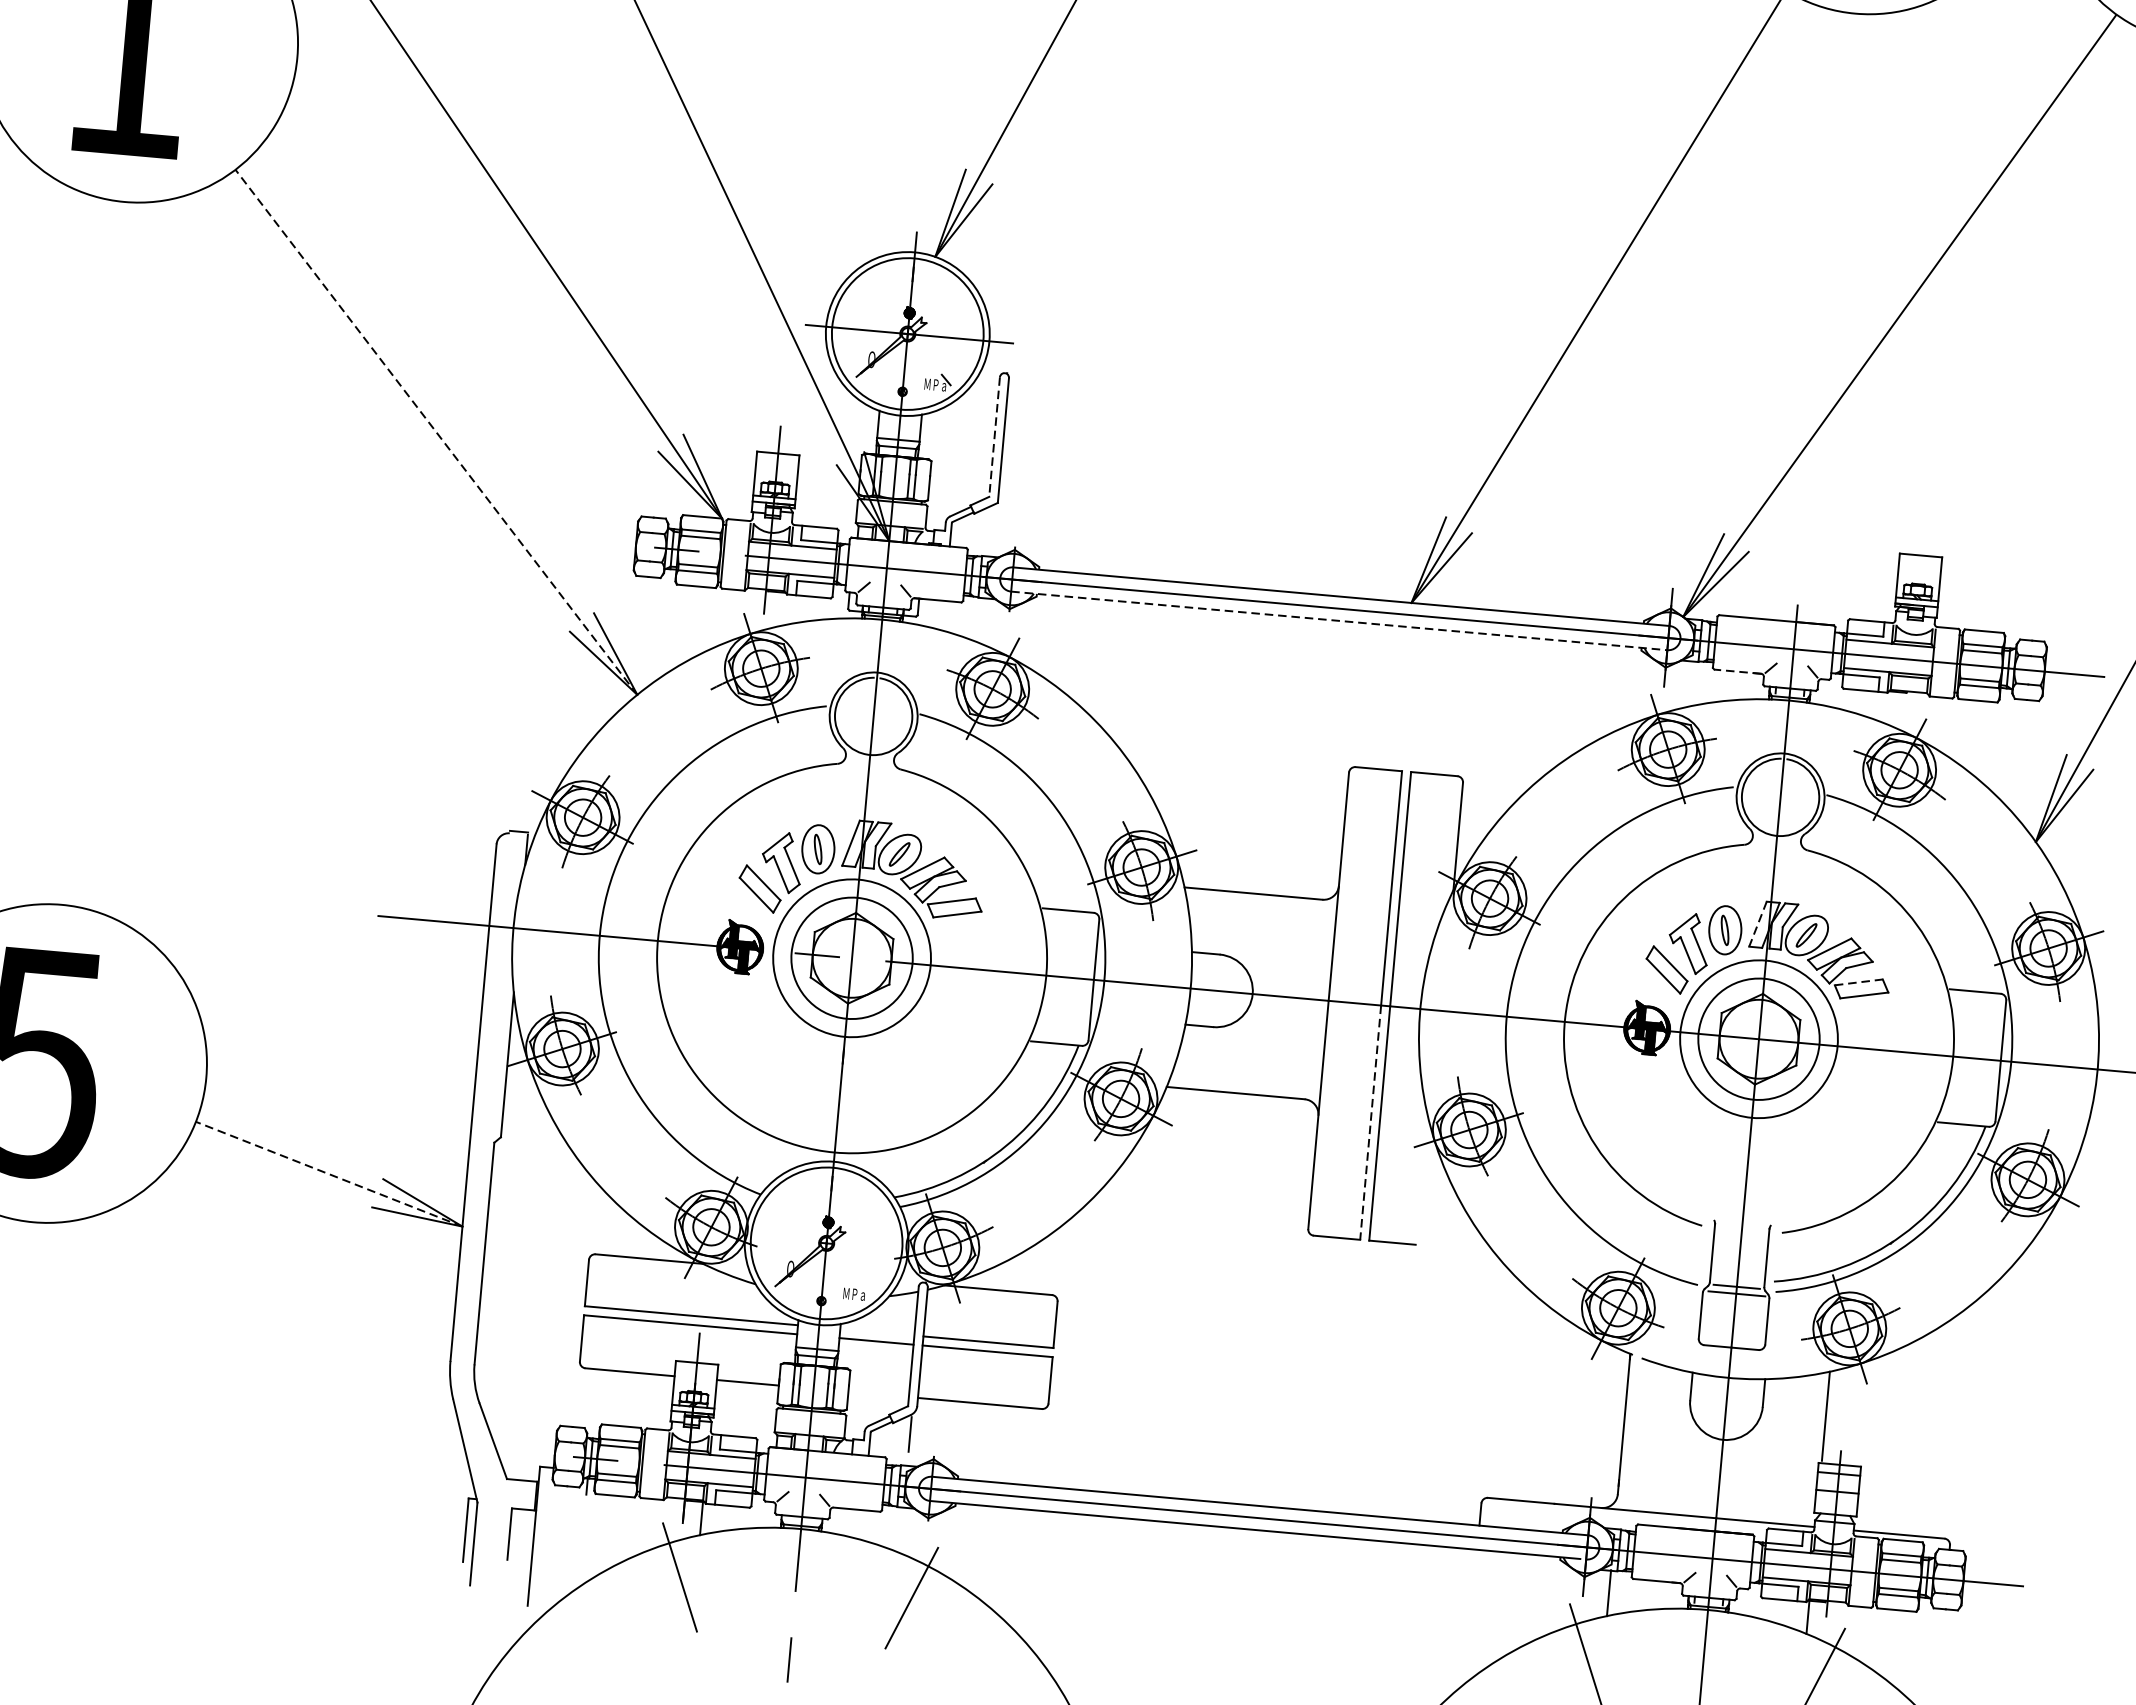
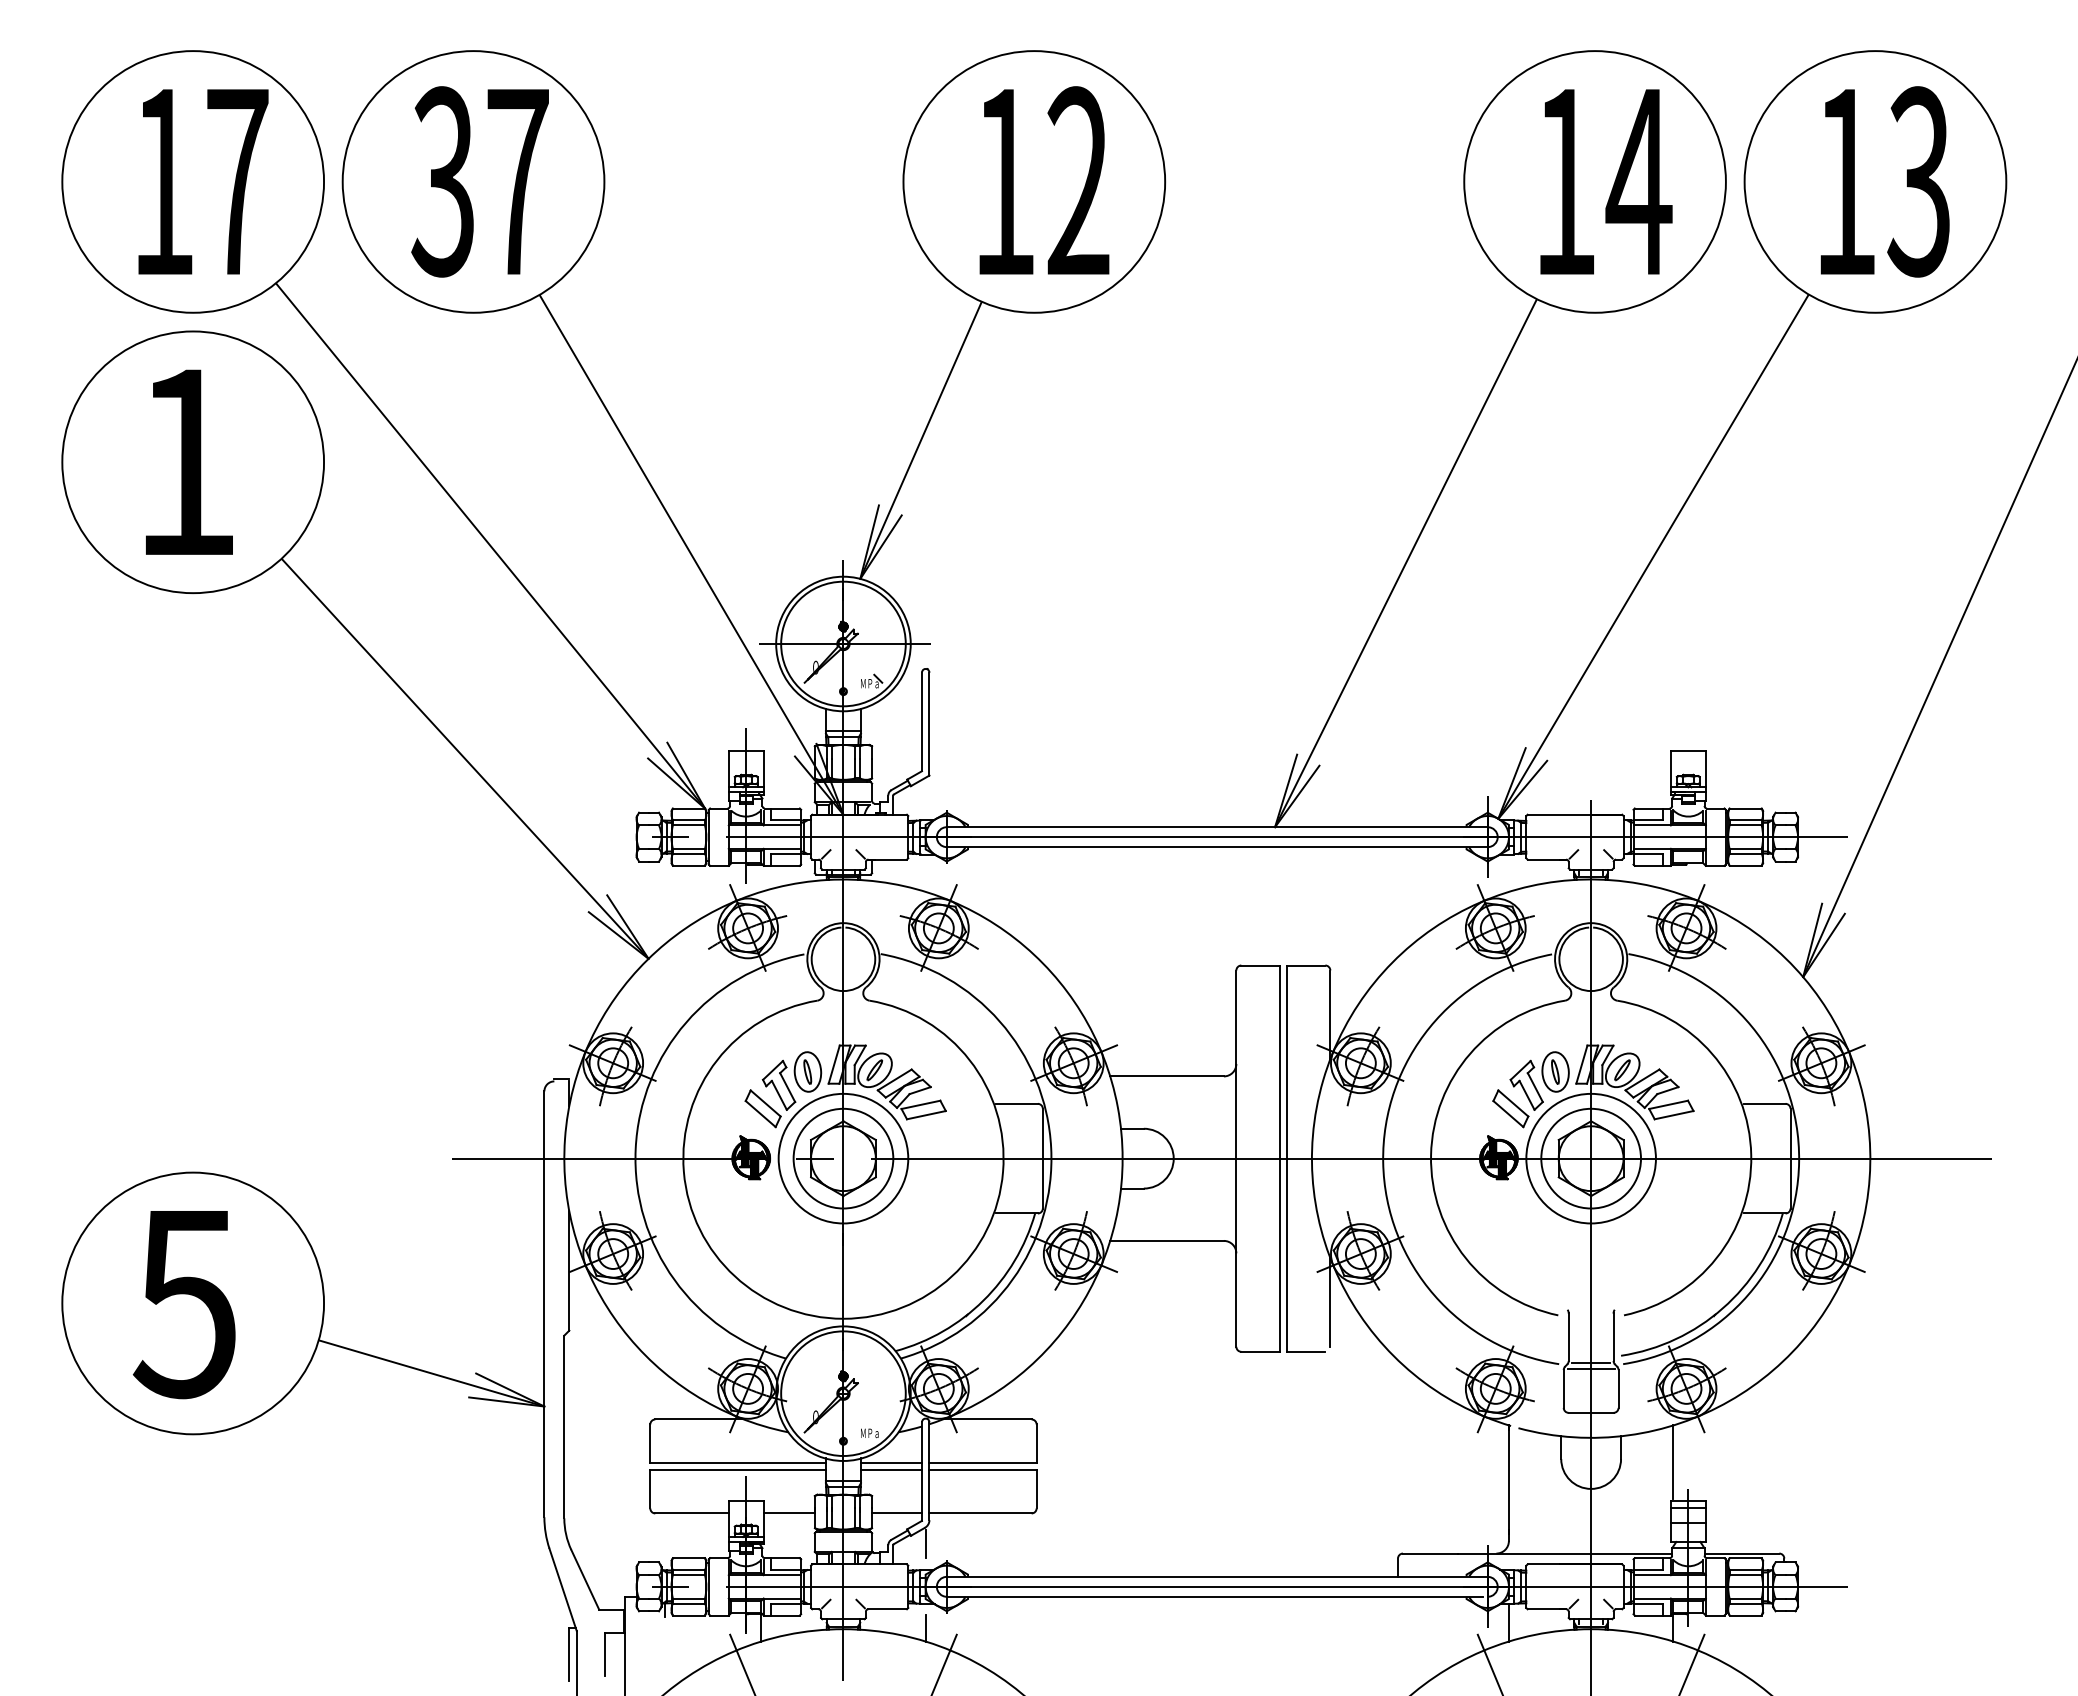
line: (435, 431) -> (464, 758), dashed -> solid
line: (993, 437) -> (921, 722), dashed -> solid
line: (1339, 621) -> (1217, 847), dashed -> solid
line: (1737, 671) -> (1546, 859), dashed -> solid
line: (1757, 923) -> (1581, 1064), dashed -> solid
line: (1858, 981) -> (1668, 1104), dashed -> solid
line: (1370, 1122) -> (1279, 1255), dashed -> solid
line: (329, 1174) -> (431, 1373), dashed -> solid
line: (1427, 1185) -> (1330, 1302), added
line: (876, 1331) -> (890, 1462), added
line: (878, 1394) -> (896, 1513), added
line: (900, 1535) -> (925, 1627), added

